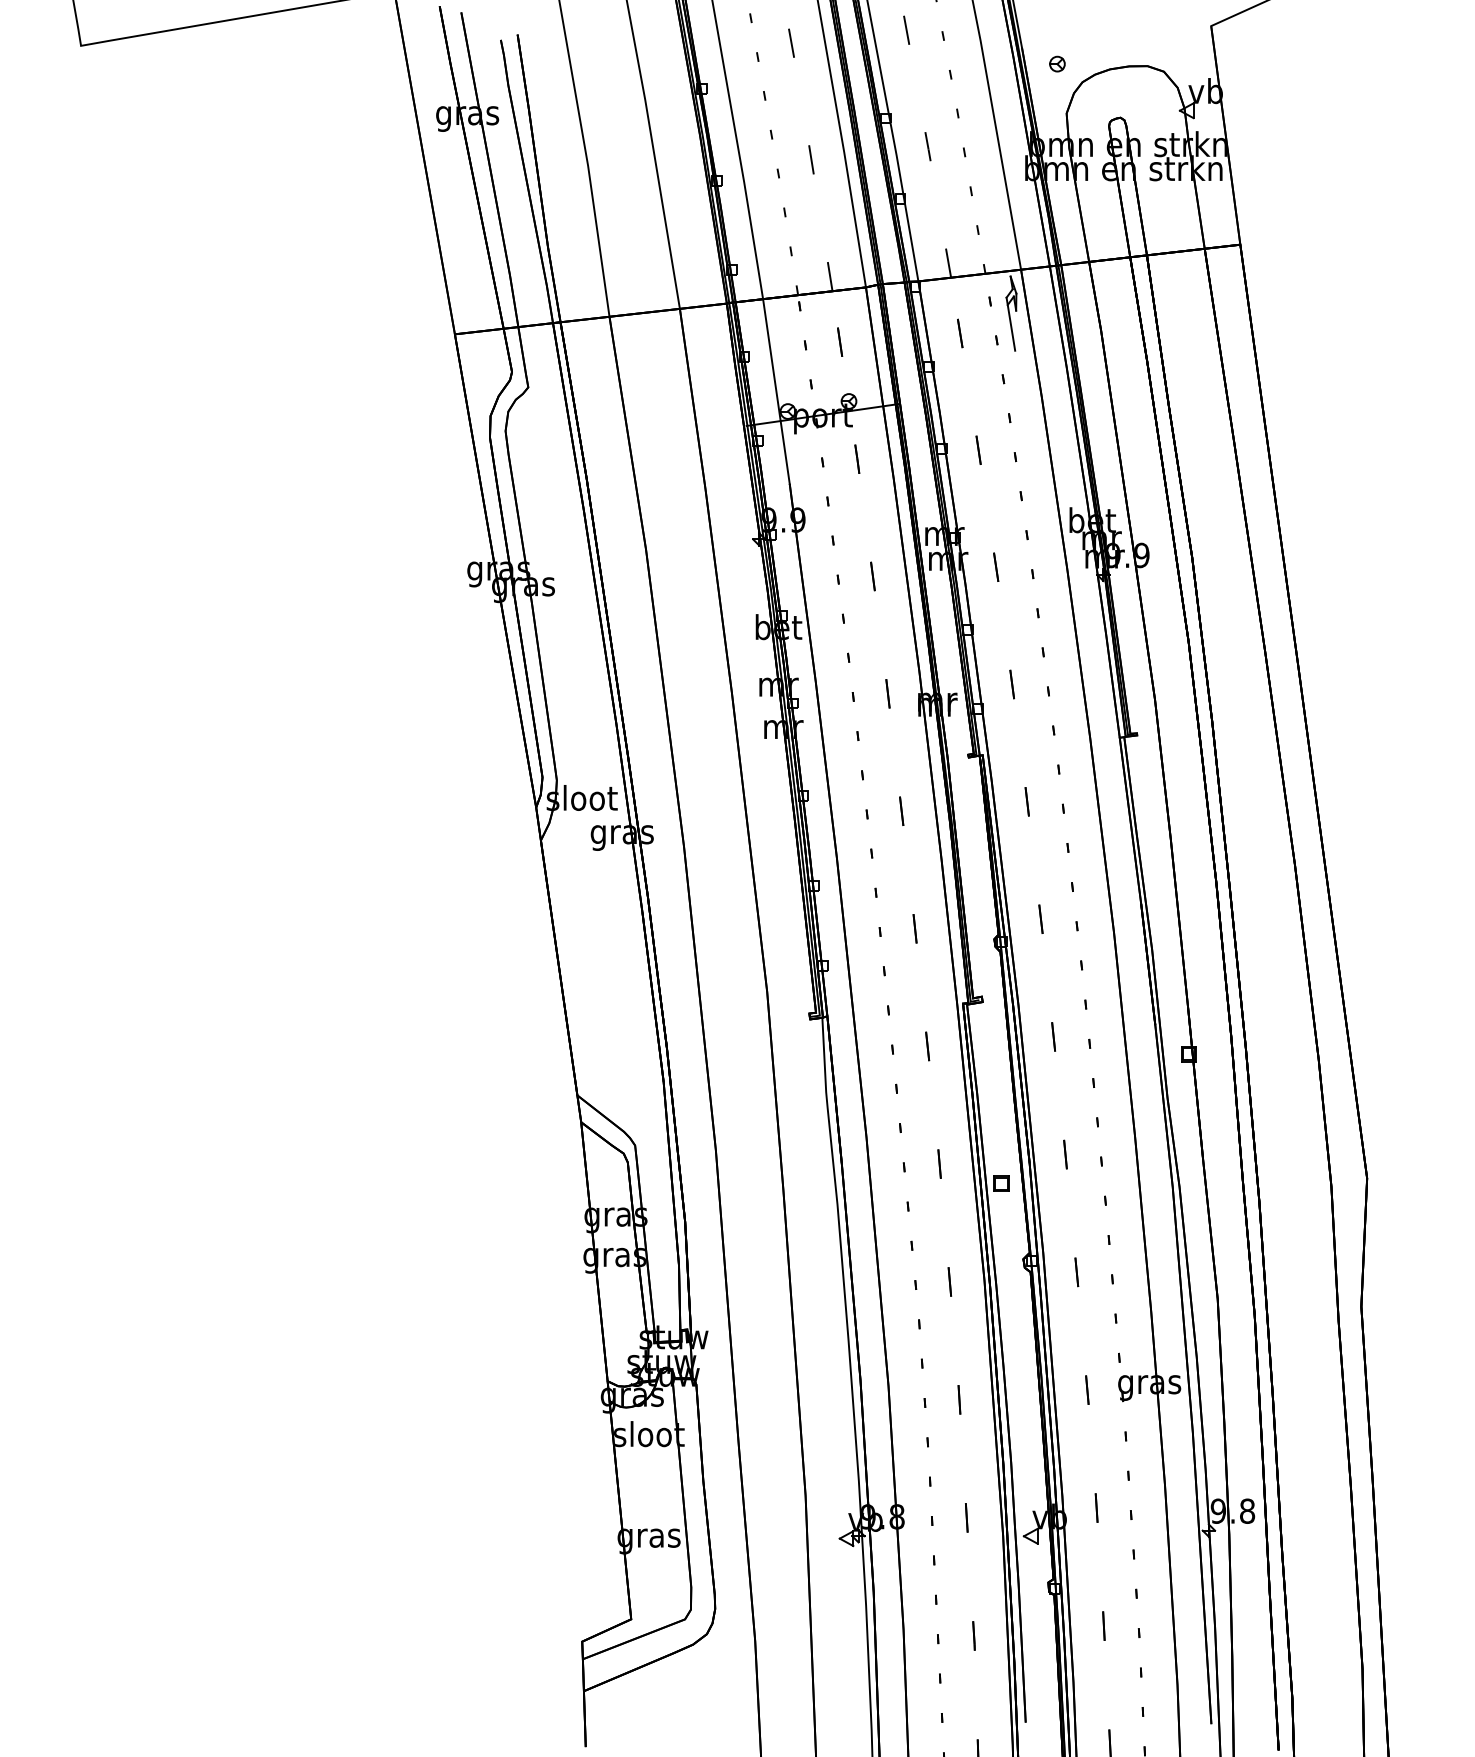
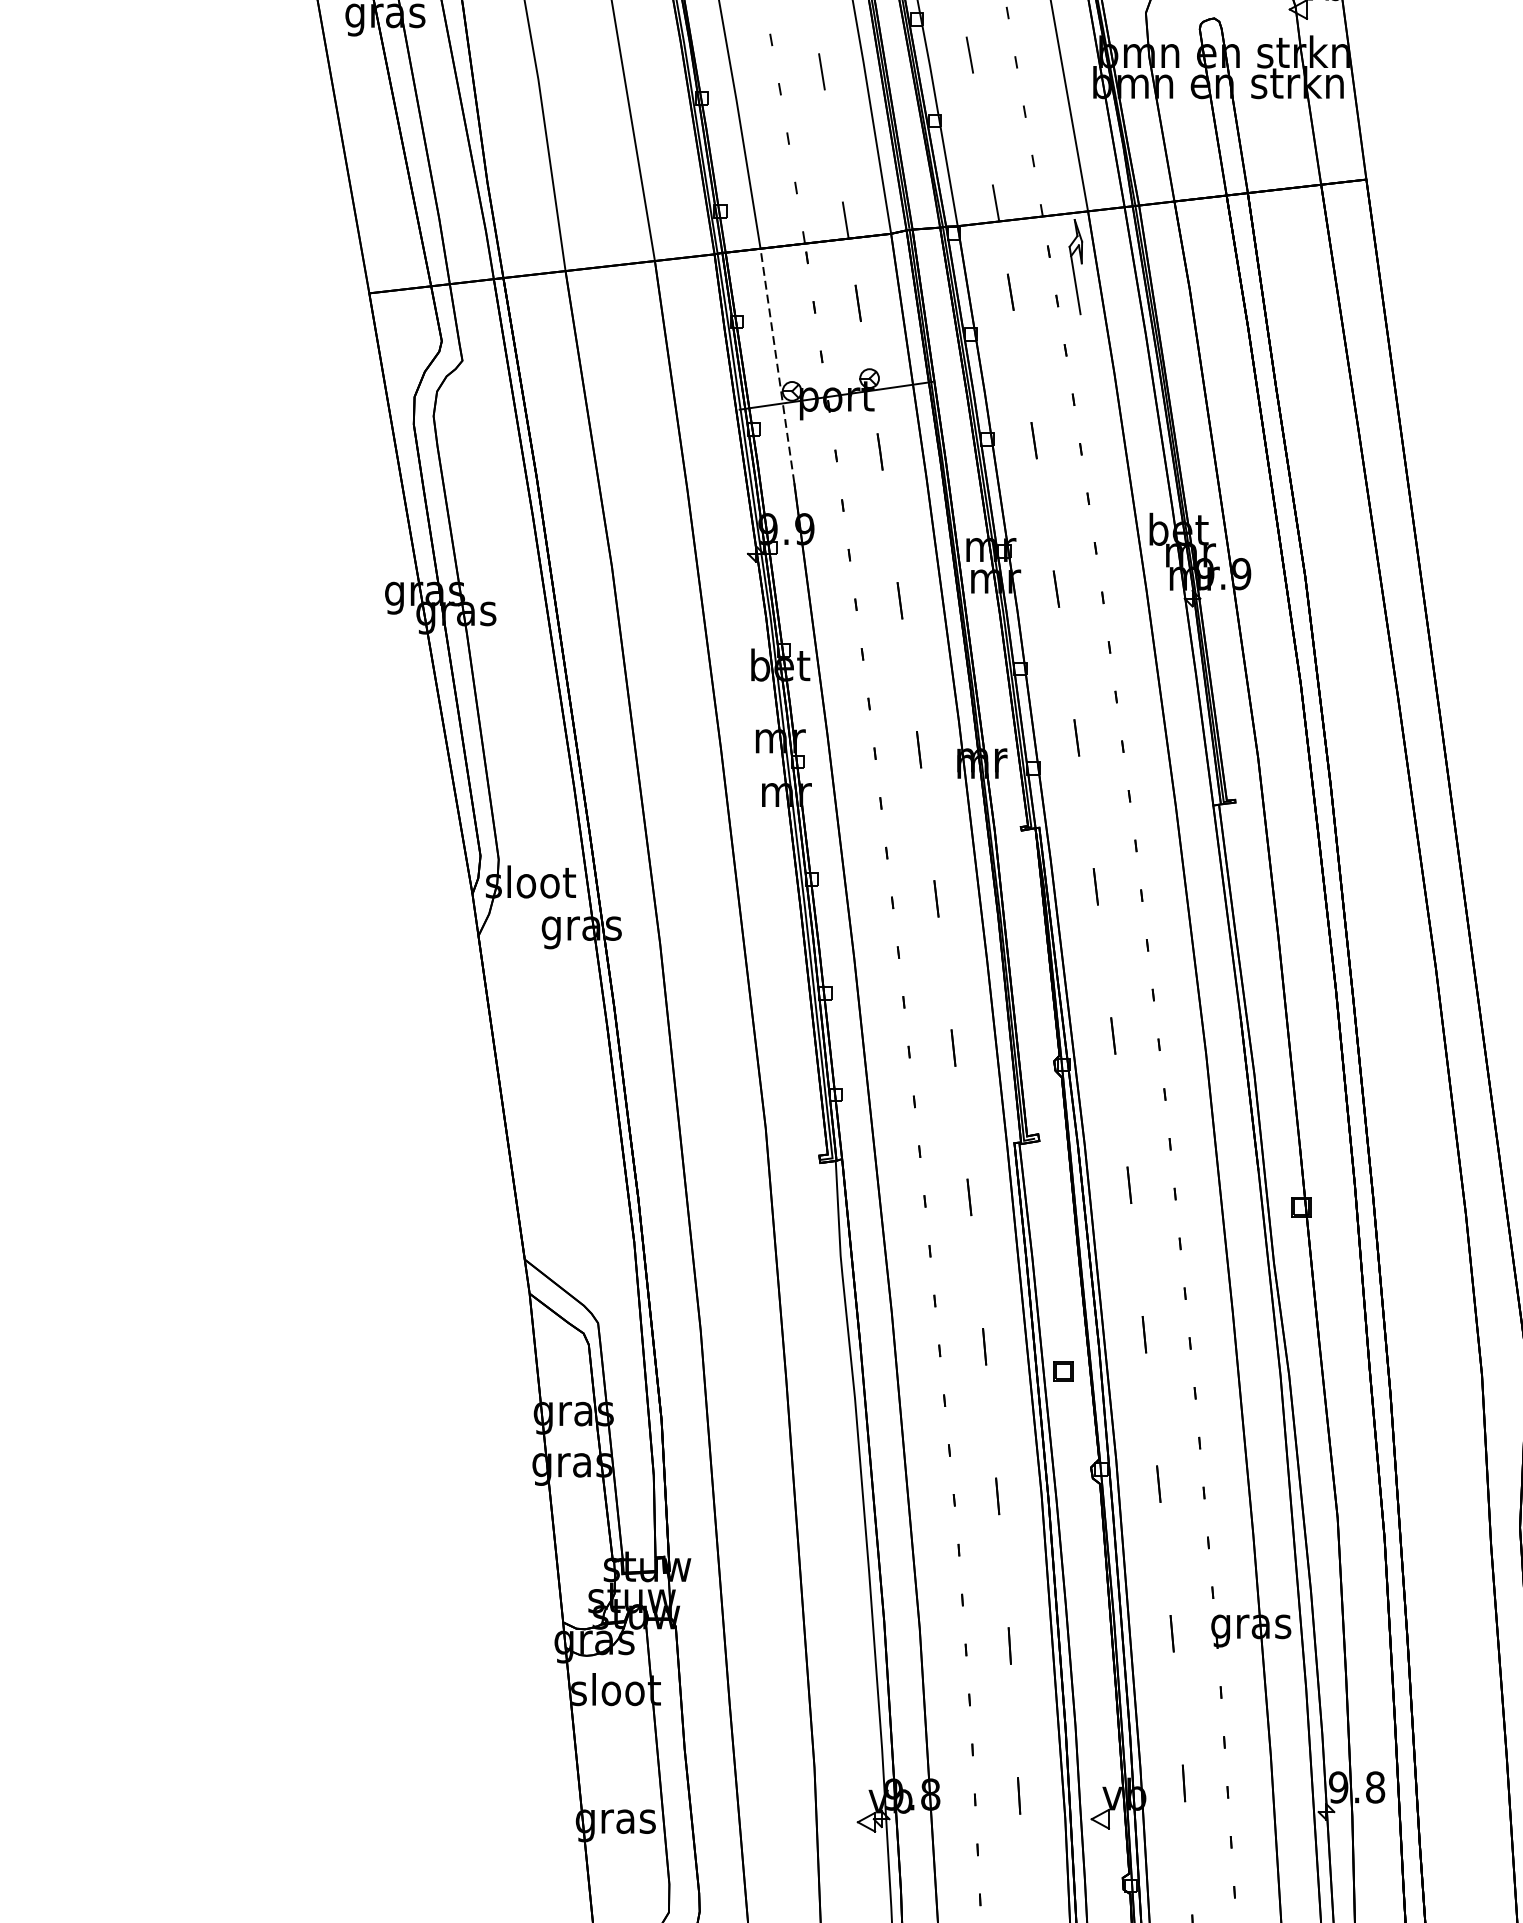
line: (776, 391) -> (777, 365), solid -> dashed

